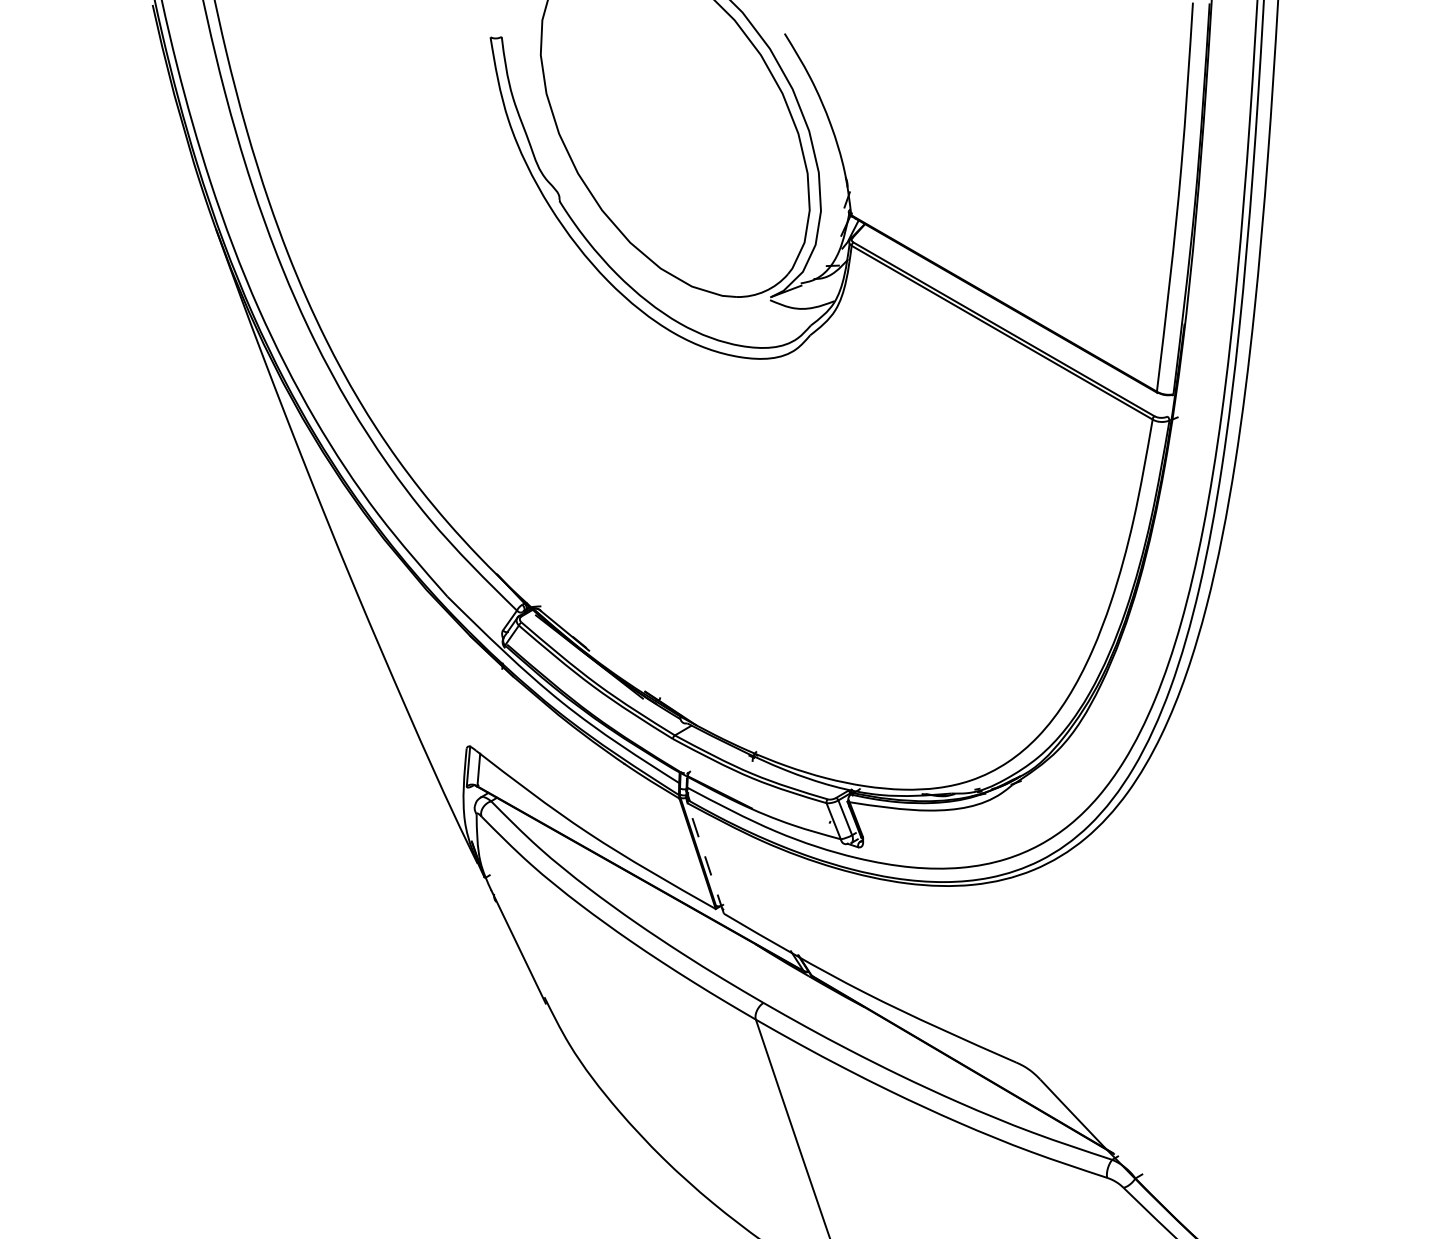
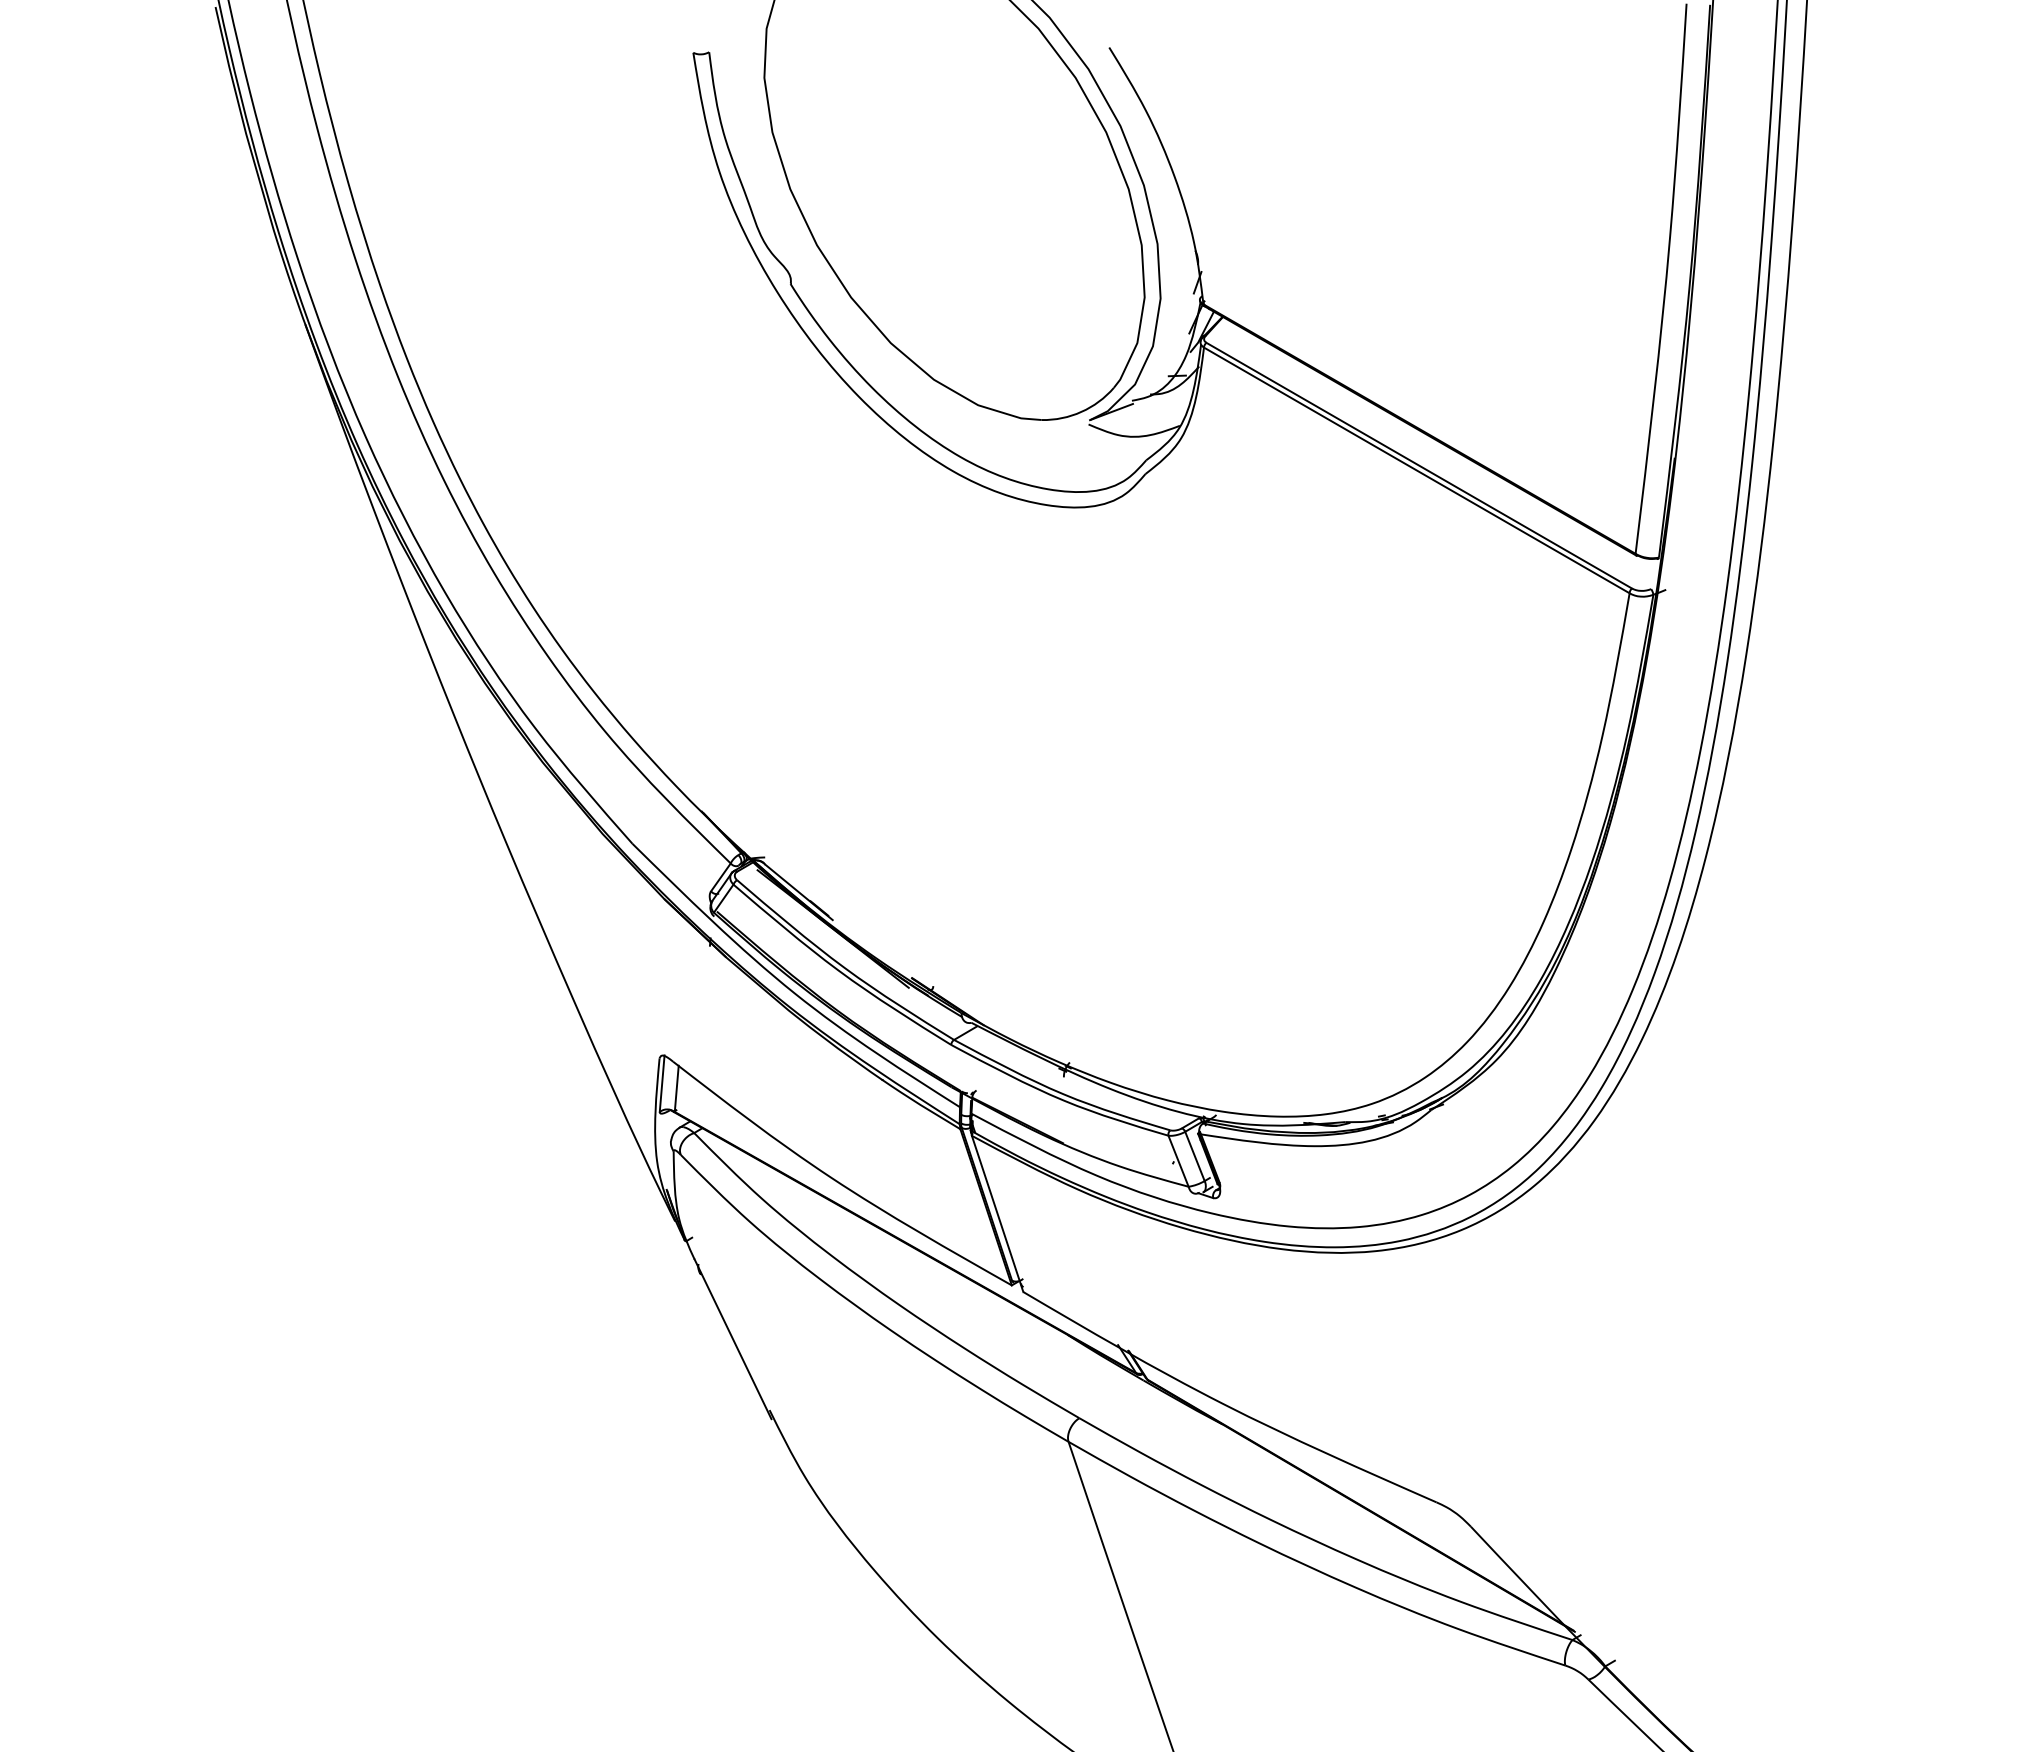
line: (705, 858) -> (997, 1213), dashed -> solid

